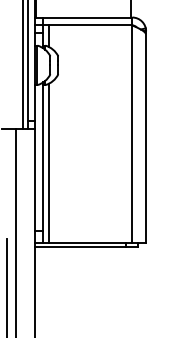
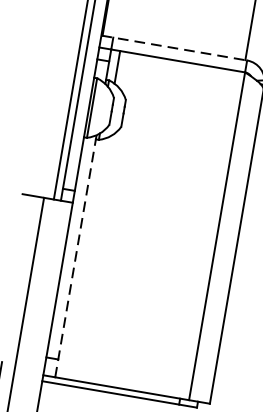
line: (84, 17) -> (175, 48), solid -> dashed
line: (43, 163) -> (75, 257), solid -> dashed
line: (49, 163) -> (85, 258), removed

